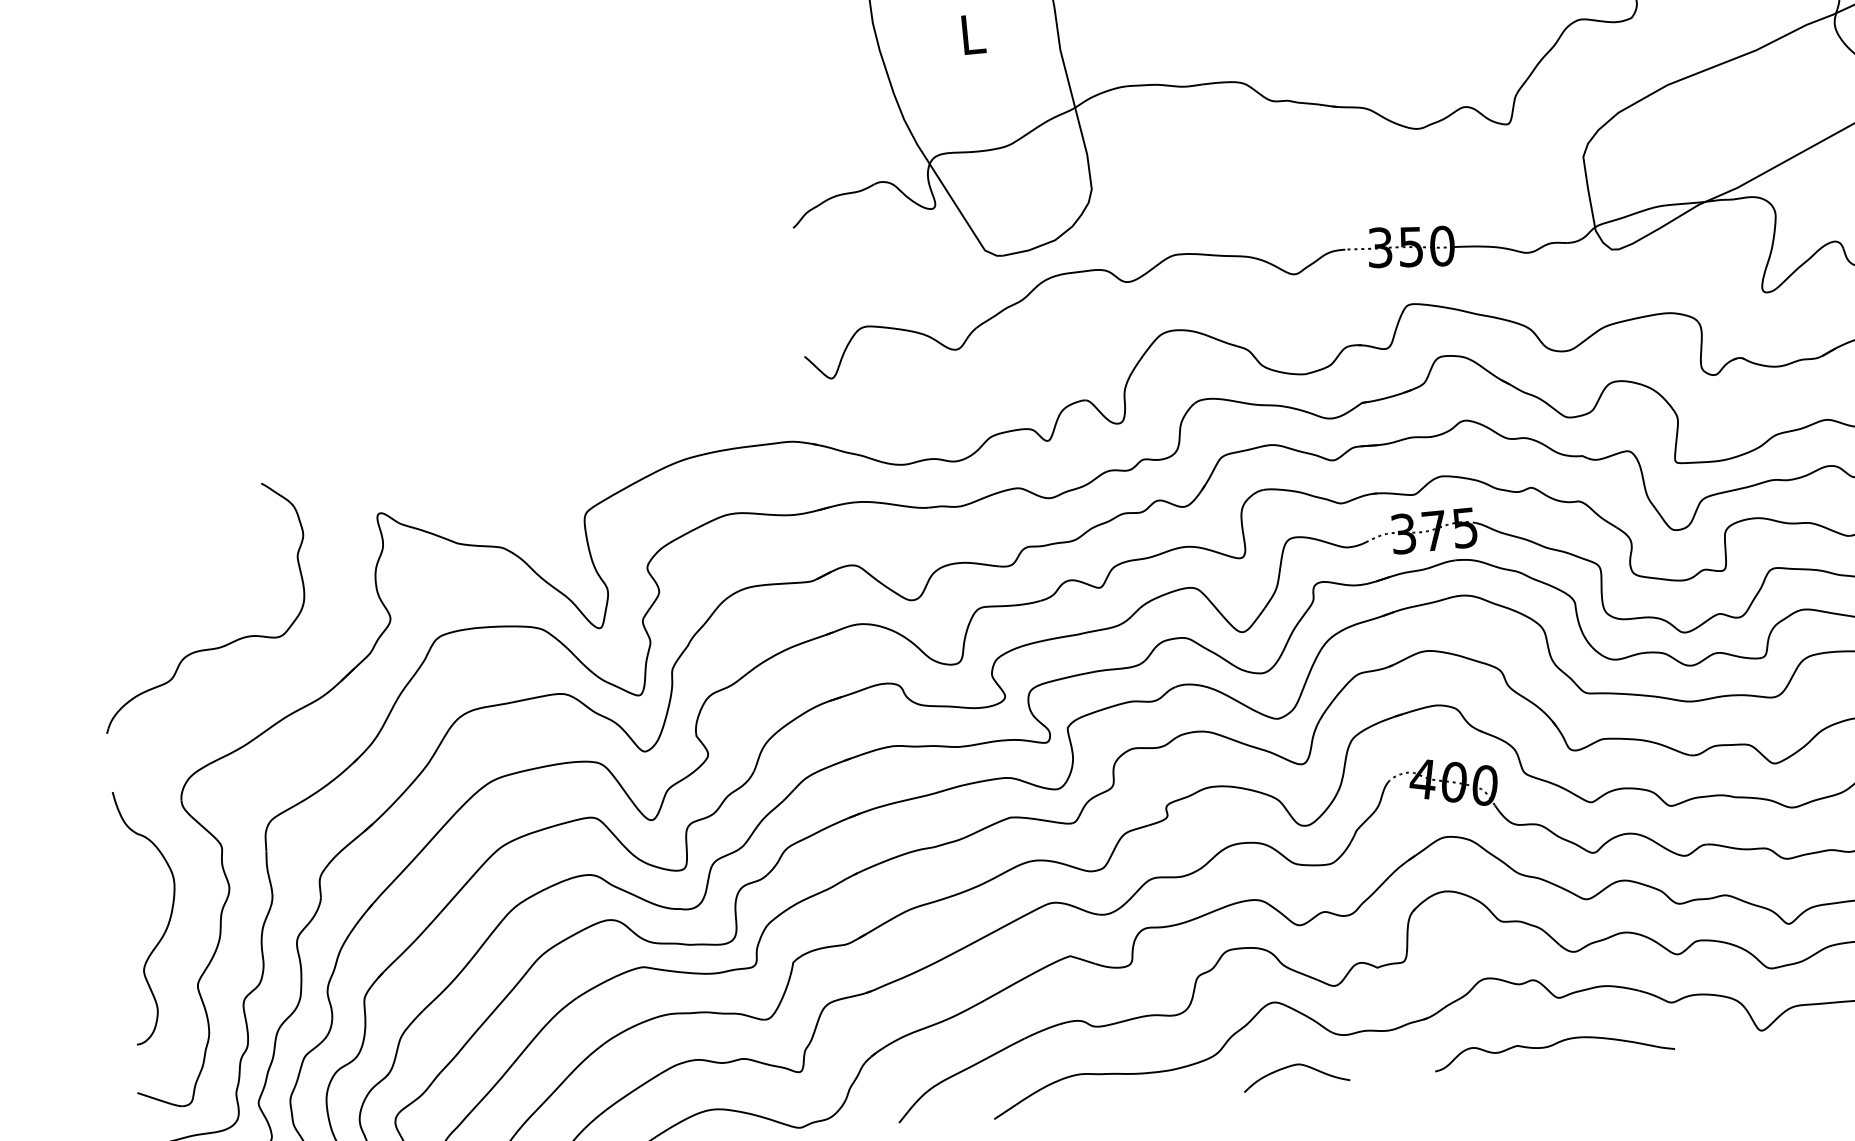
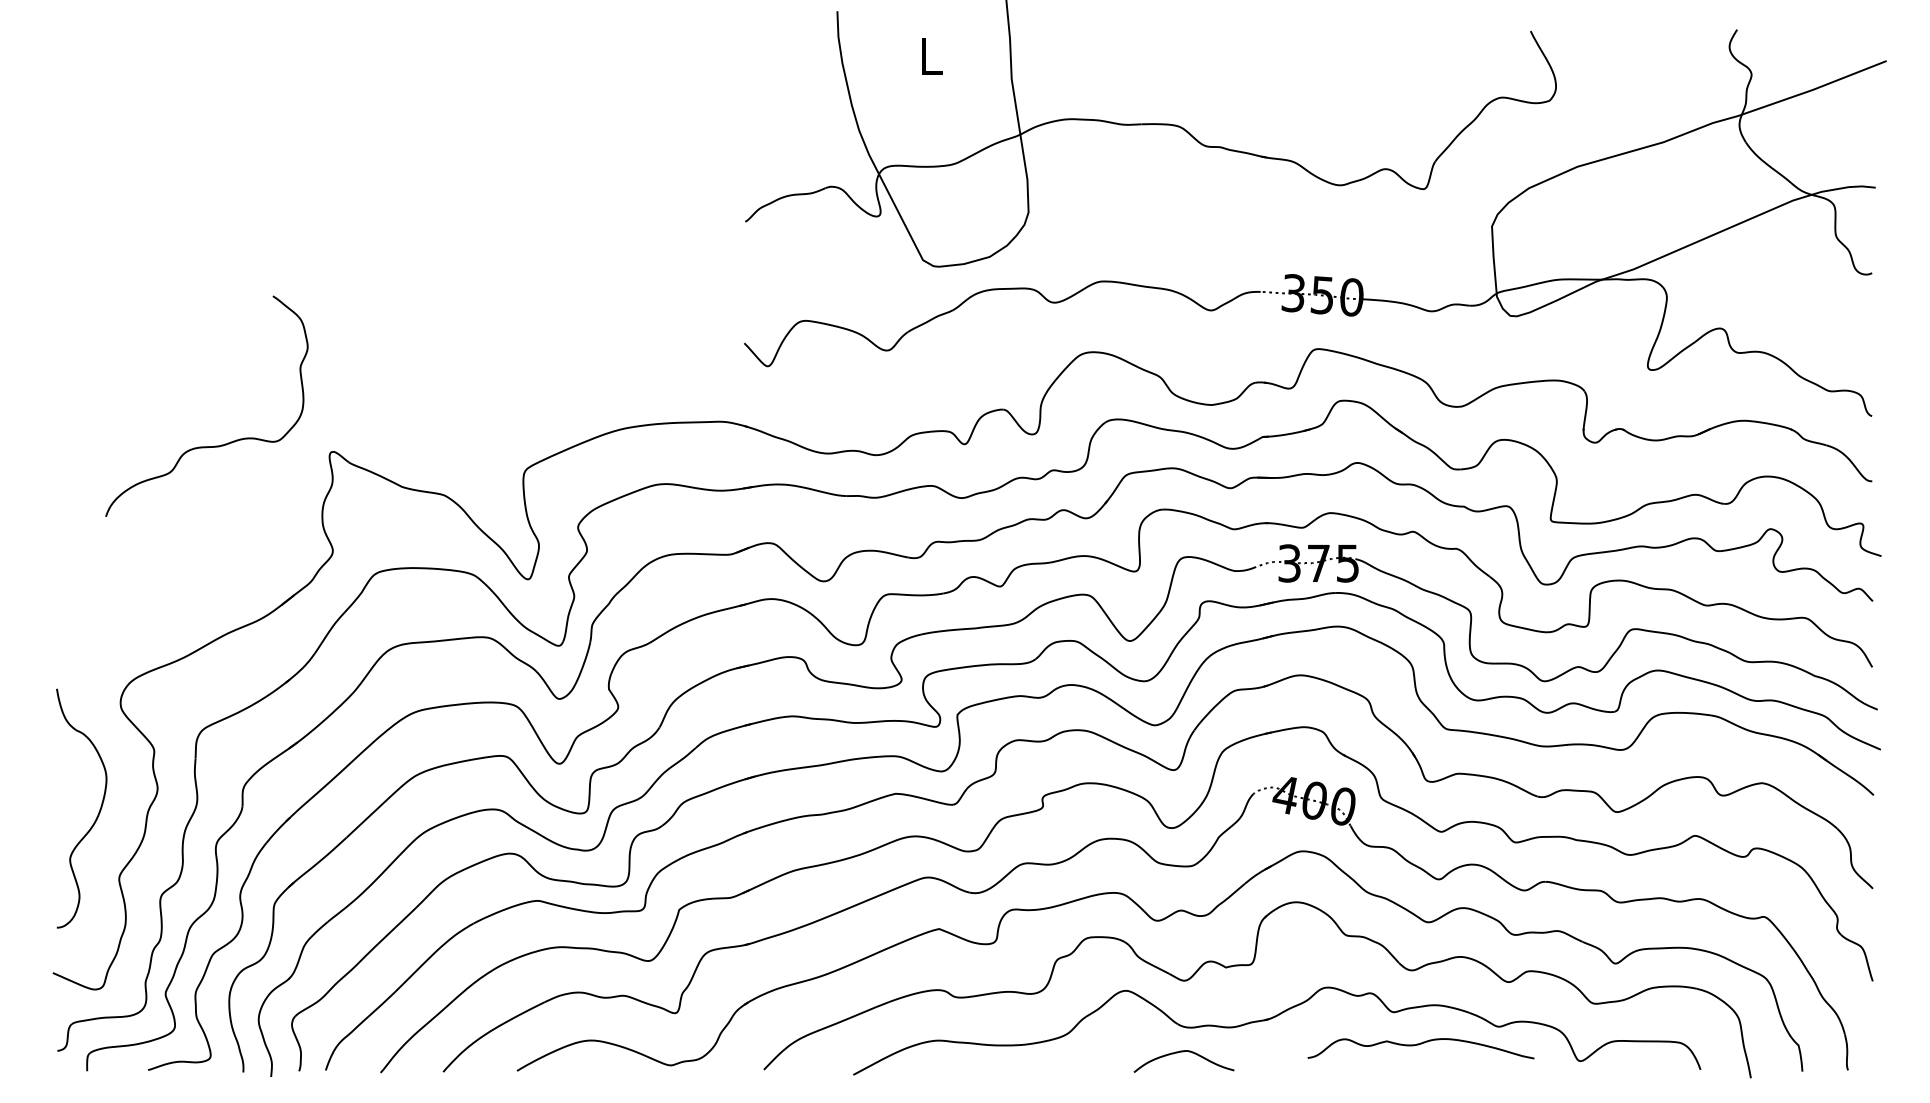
part: (215, 647) -> (215, 445), moved
curve: (1551, 1047) -> (1418, 1045), moved
curve: (1294, 1066) -> (1183, 1052), moved

